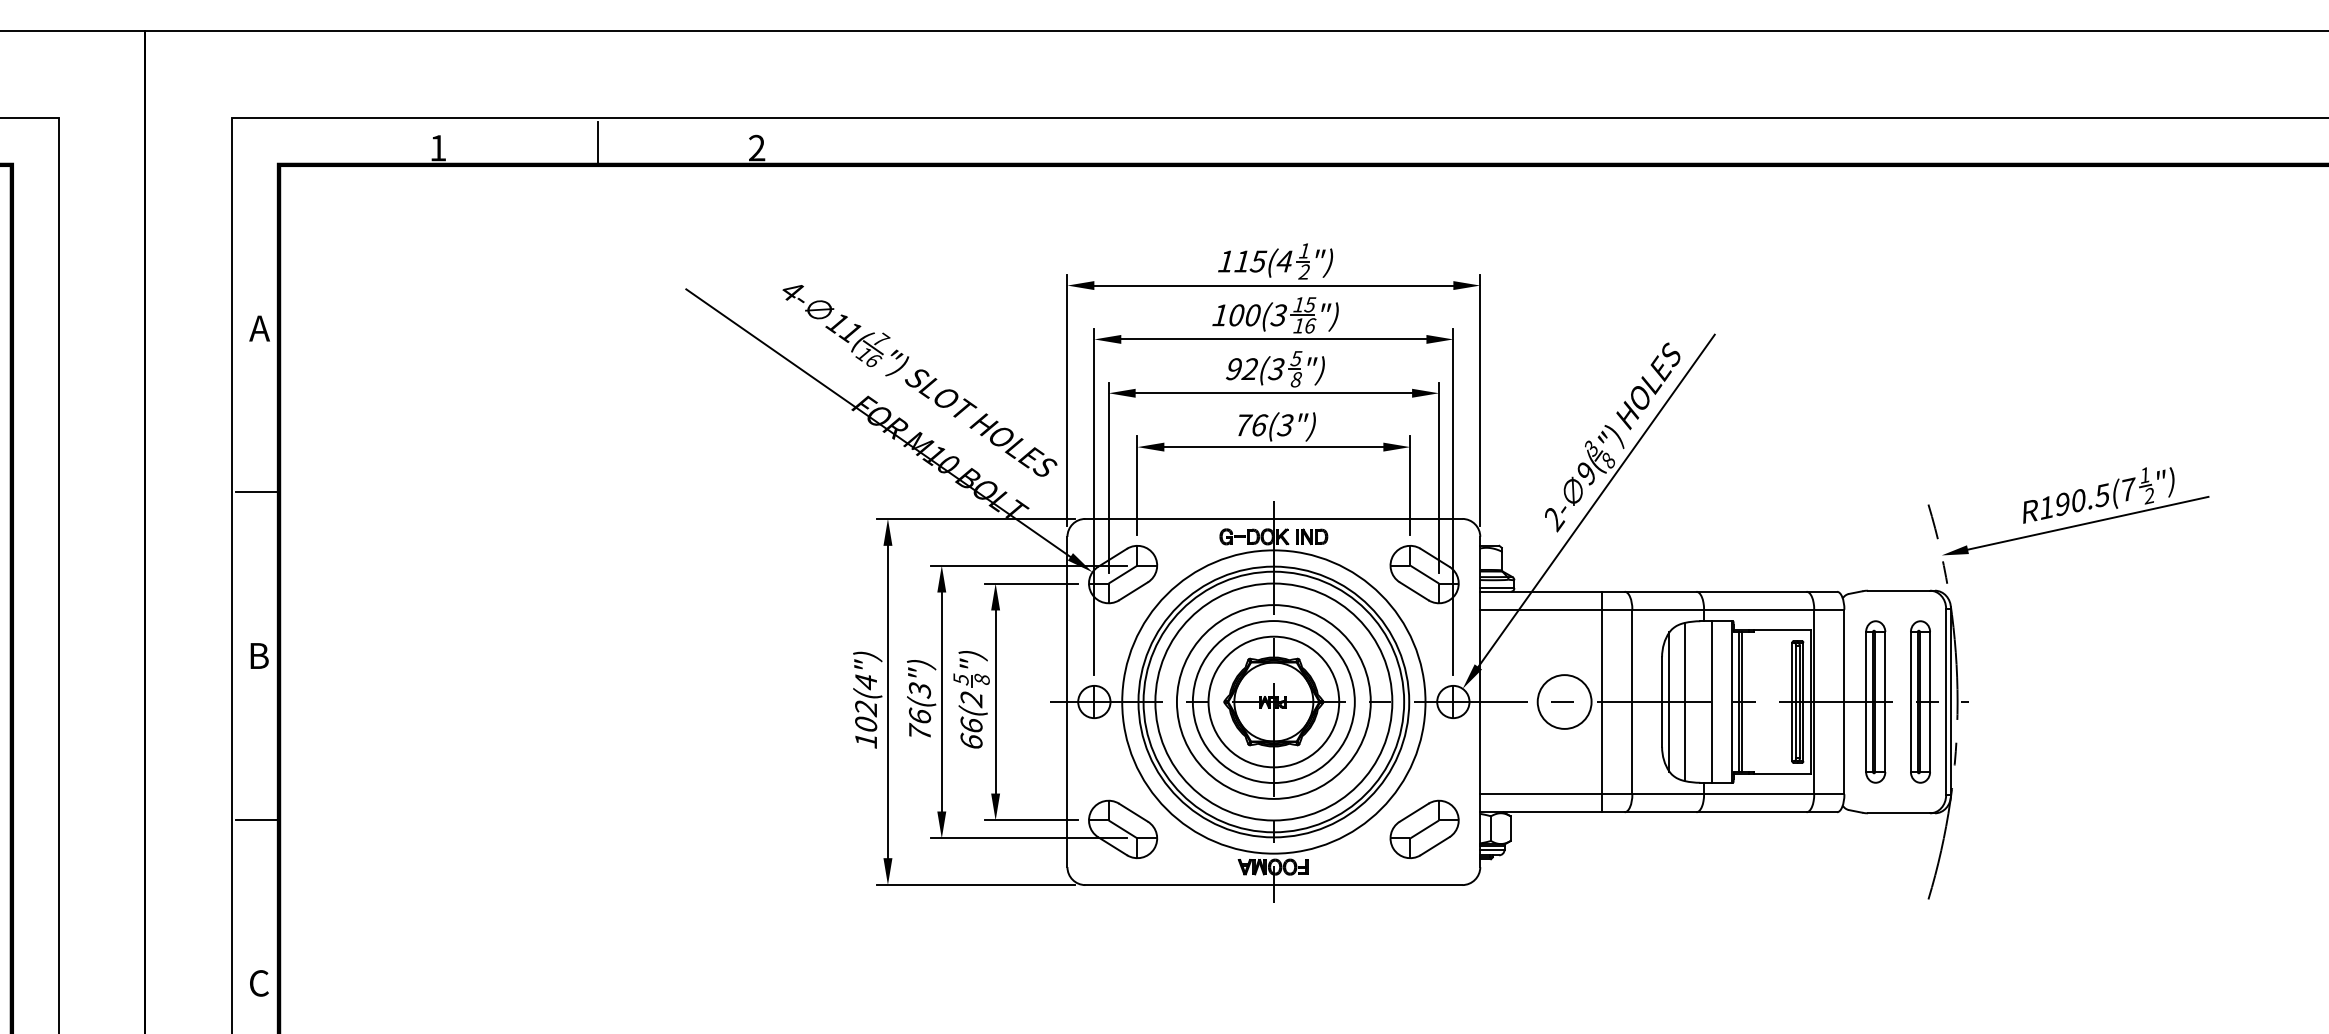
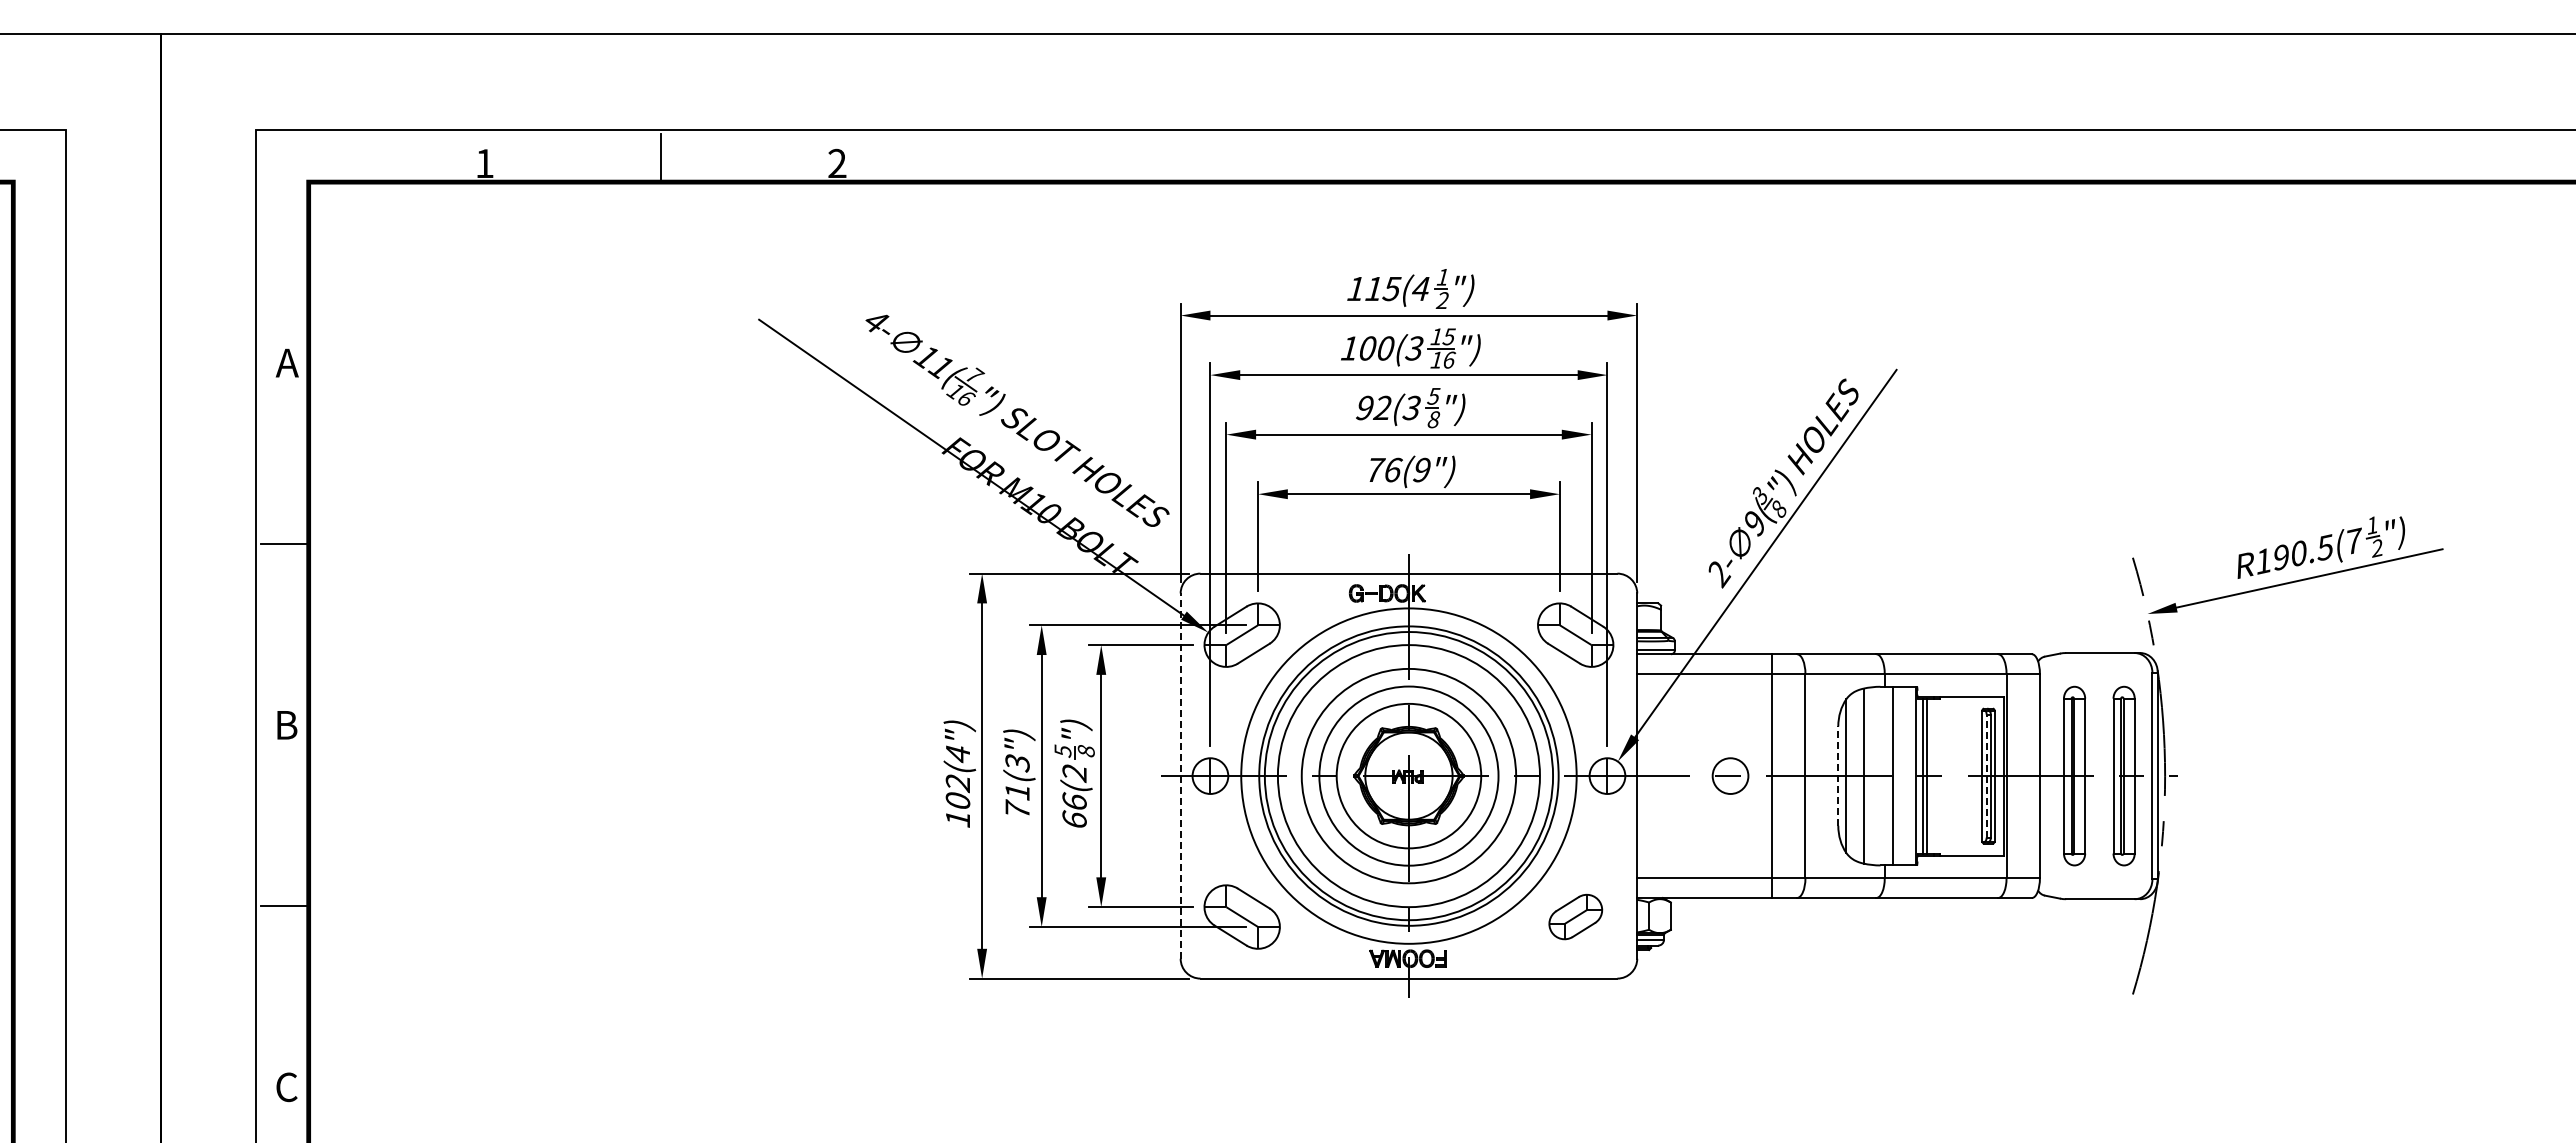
text: (1285, 425) -> (1421, 470), 76(3") -> 76(9")
part: (1312, 536) -> (1451, 593), removed
circle: (1564, 701) -> (1730, 775), size x0.6
line: (1067, 702) -> (1180, 776), solid -> dashed
line: (1662, 702) -> (1838, 776), solid -> dashed
line: (1796, 702) -> (1986, 776), solid -> dashed
text: (919, 715) -> (1017, 791), 76(3") -> 71(3")
part: (1424, 828) -> (1575, 916), size x0.7

